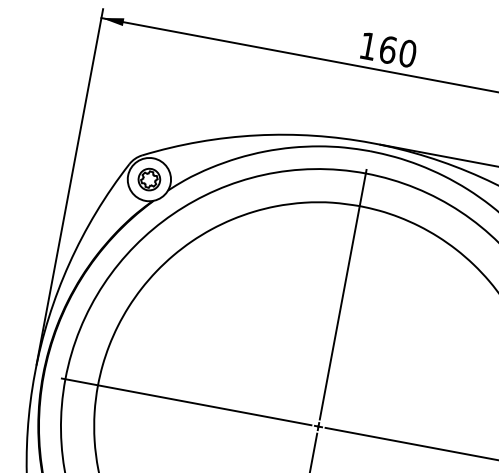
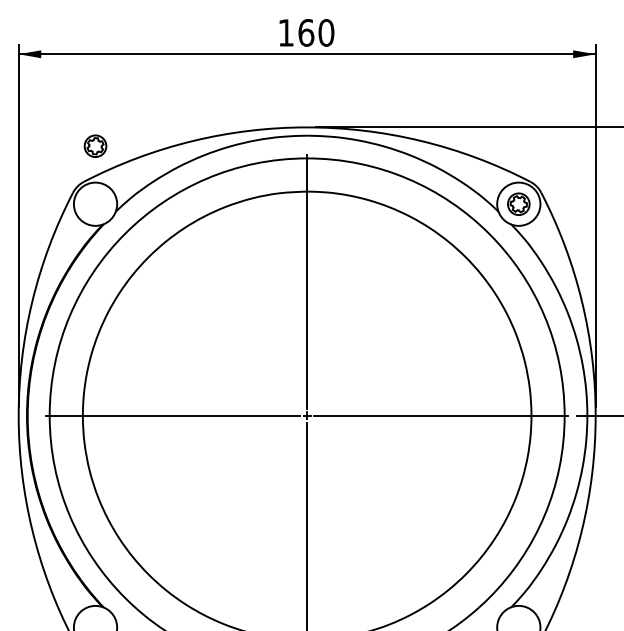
part: (149, 178) -> (95, 145), moved

